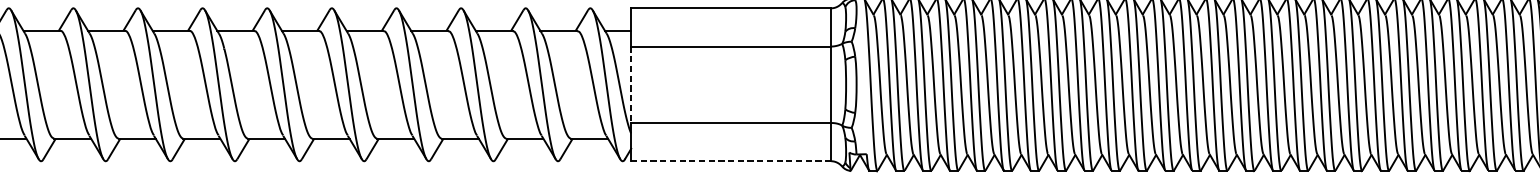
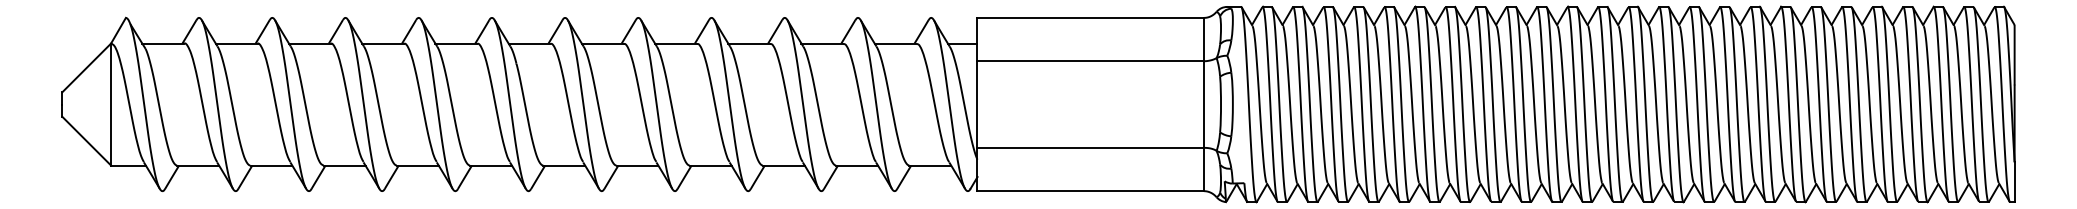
line: (631, 85) -> (977, 105), dashed -> solid
line: (730, 161) -> (1090, 191), dashed -> solid

